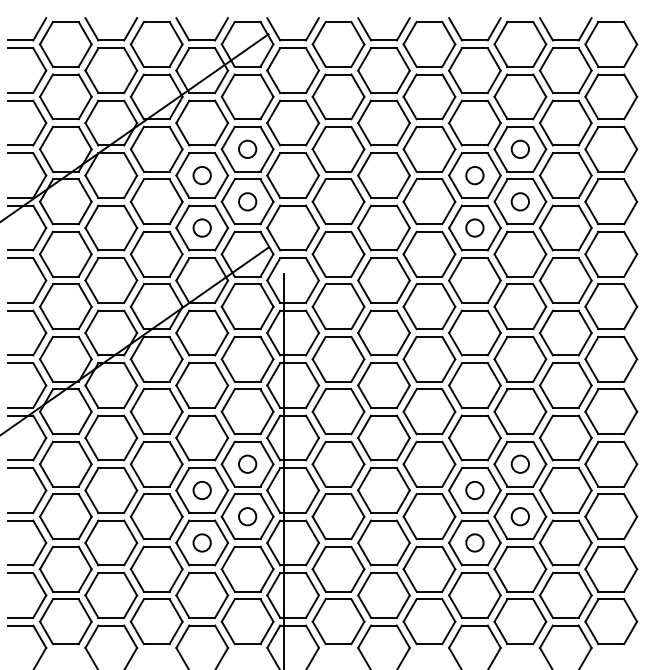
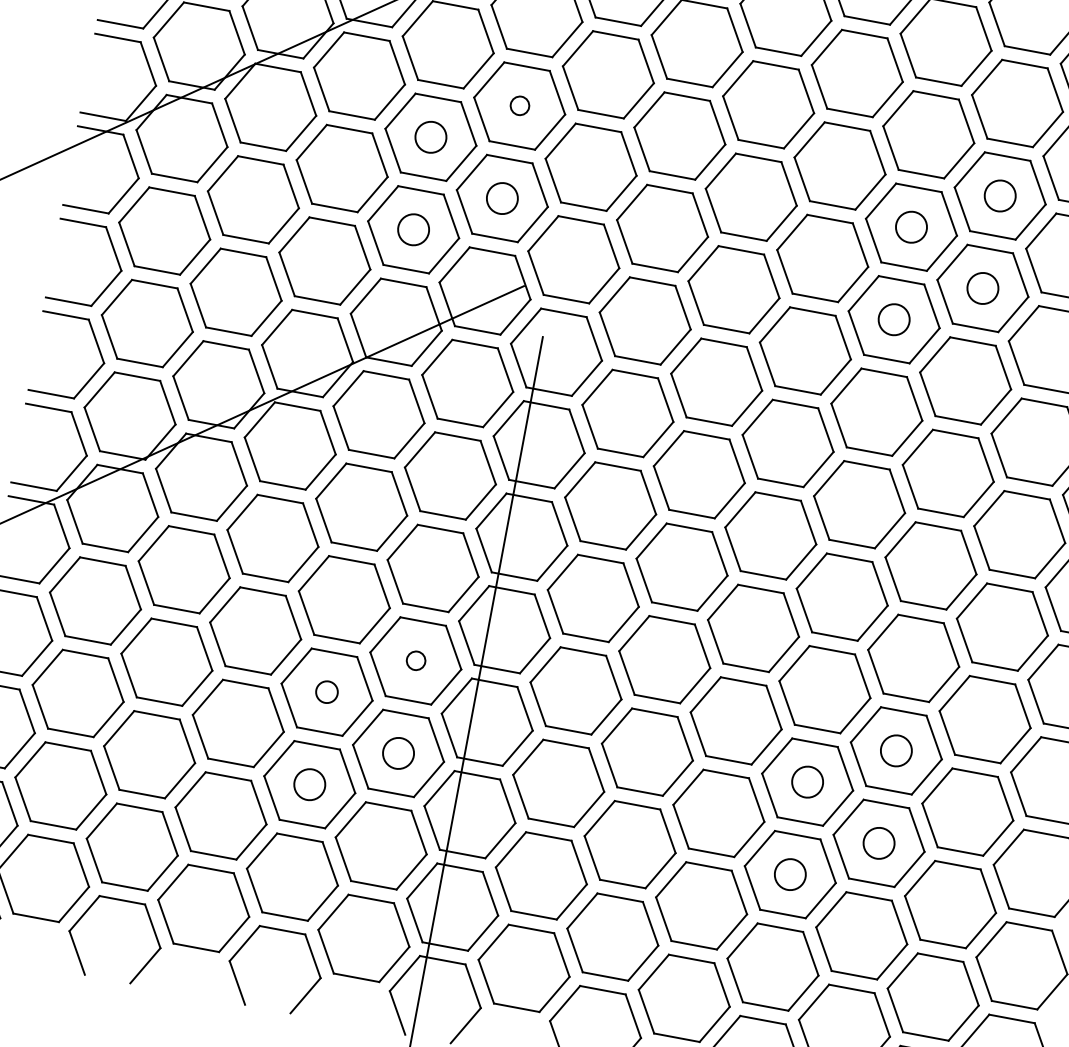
circle: (247, 148) -> (519, 104), size x0.6
circle: (247, 463) -> (415, 659), size x0.6
circle: (201, 490) -> (325, 691), size x0.7

